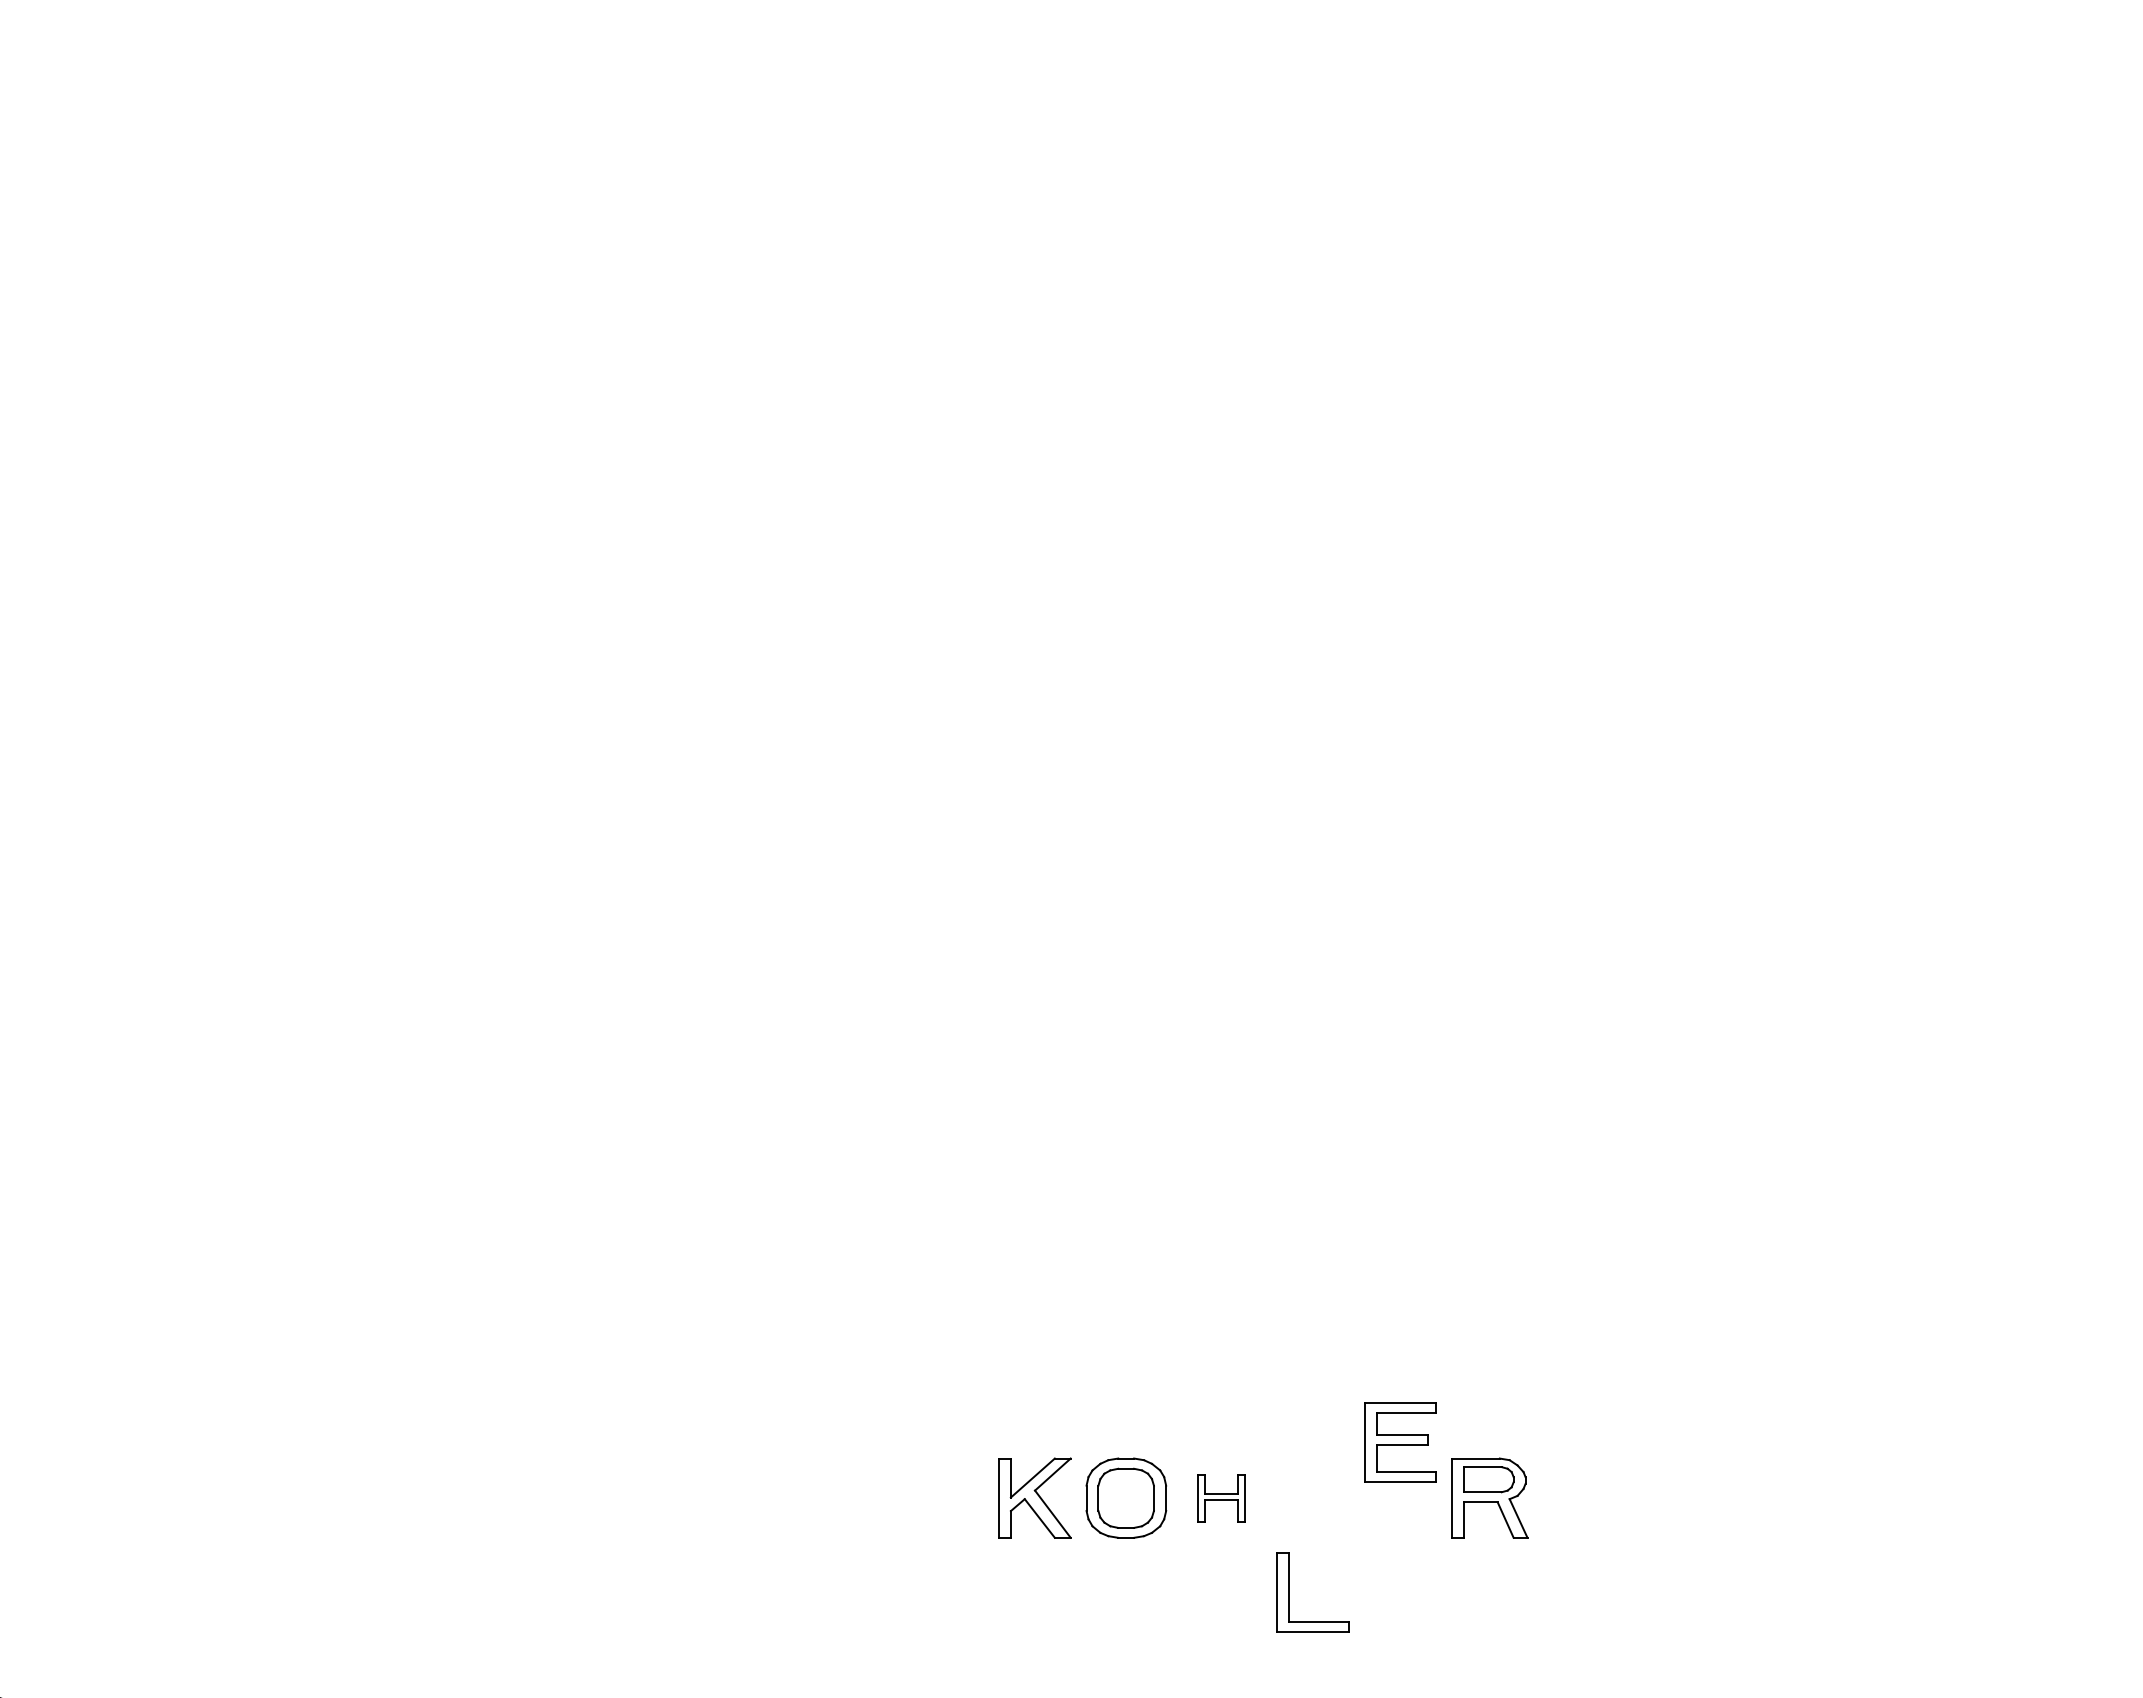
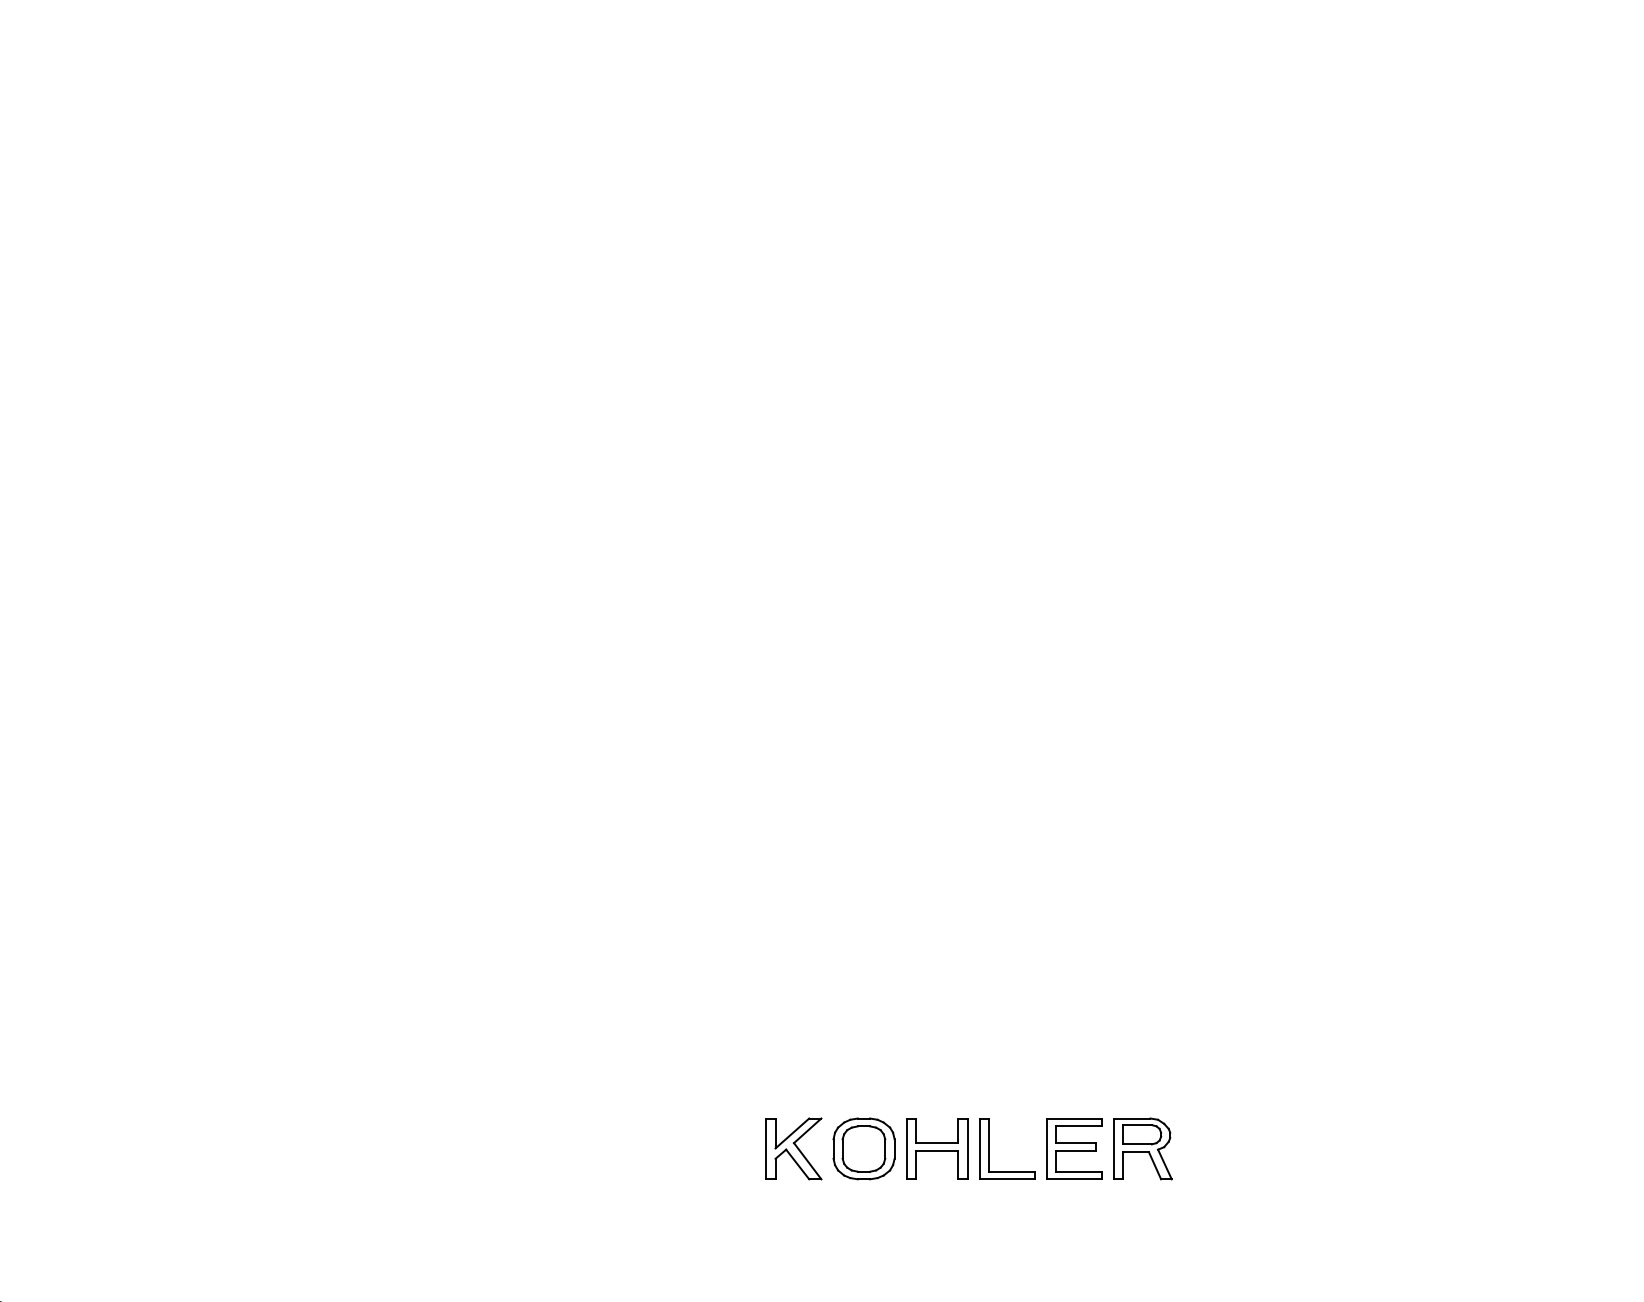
part: (1400, 1442) -> (1074, 1149), moved
part: (1221, 1498) -> (937, 1149), size x1.67
part: (1289, 1592) -> (989, 1149), moved

